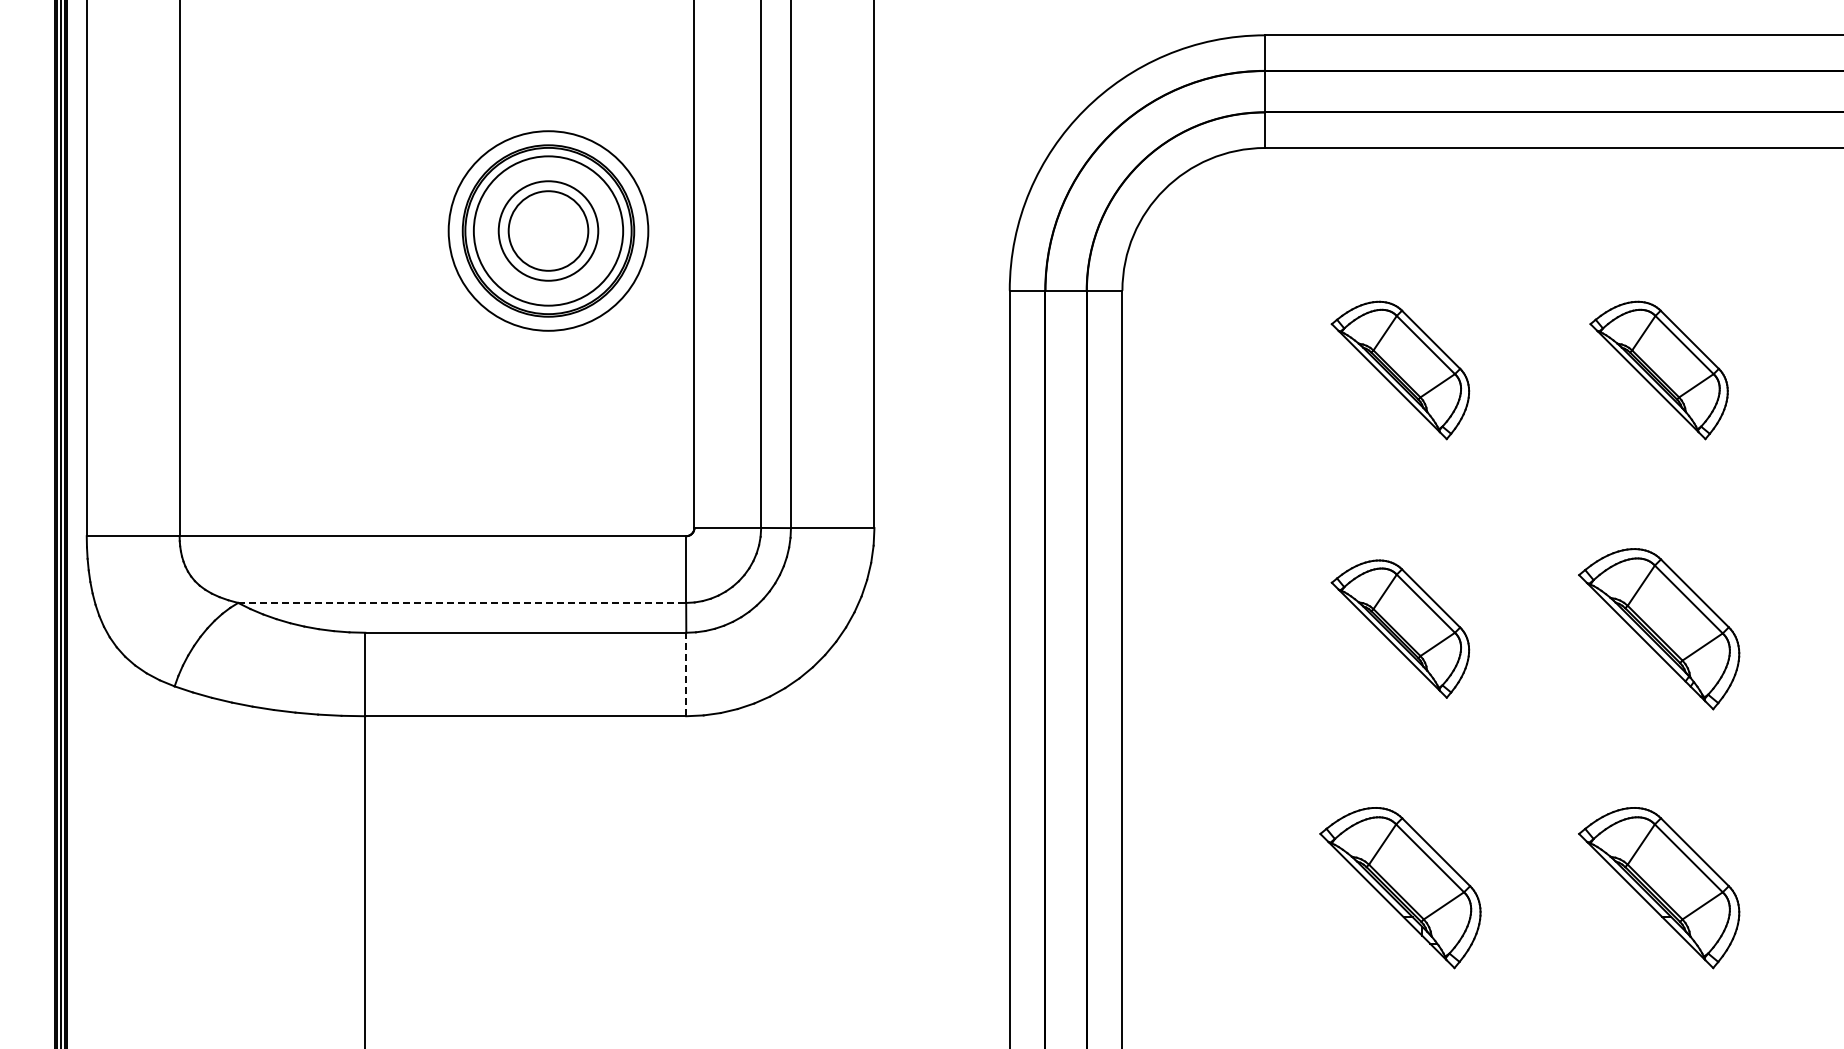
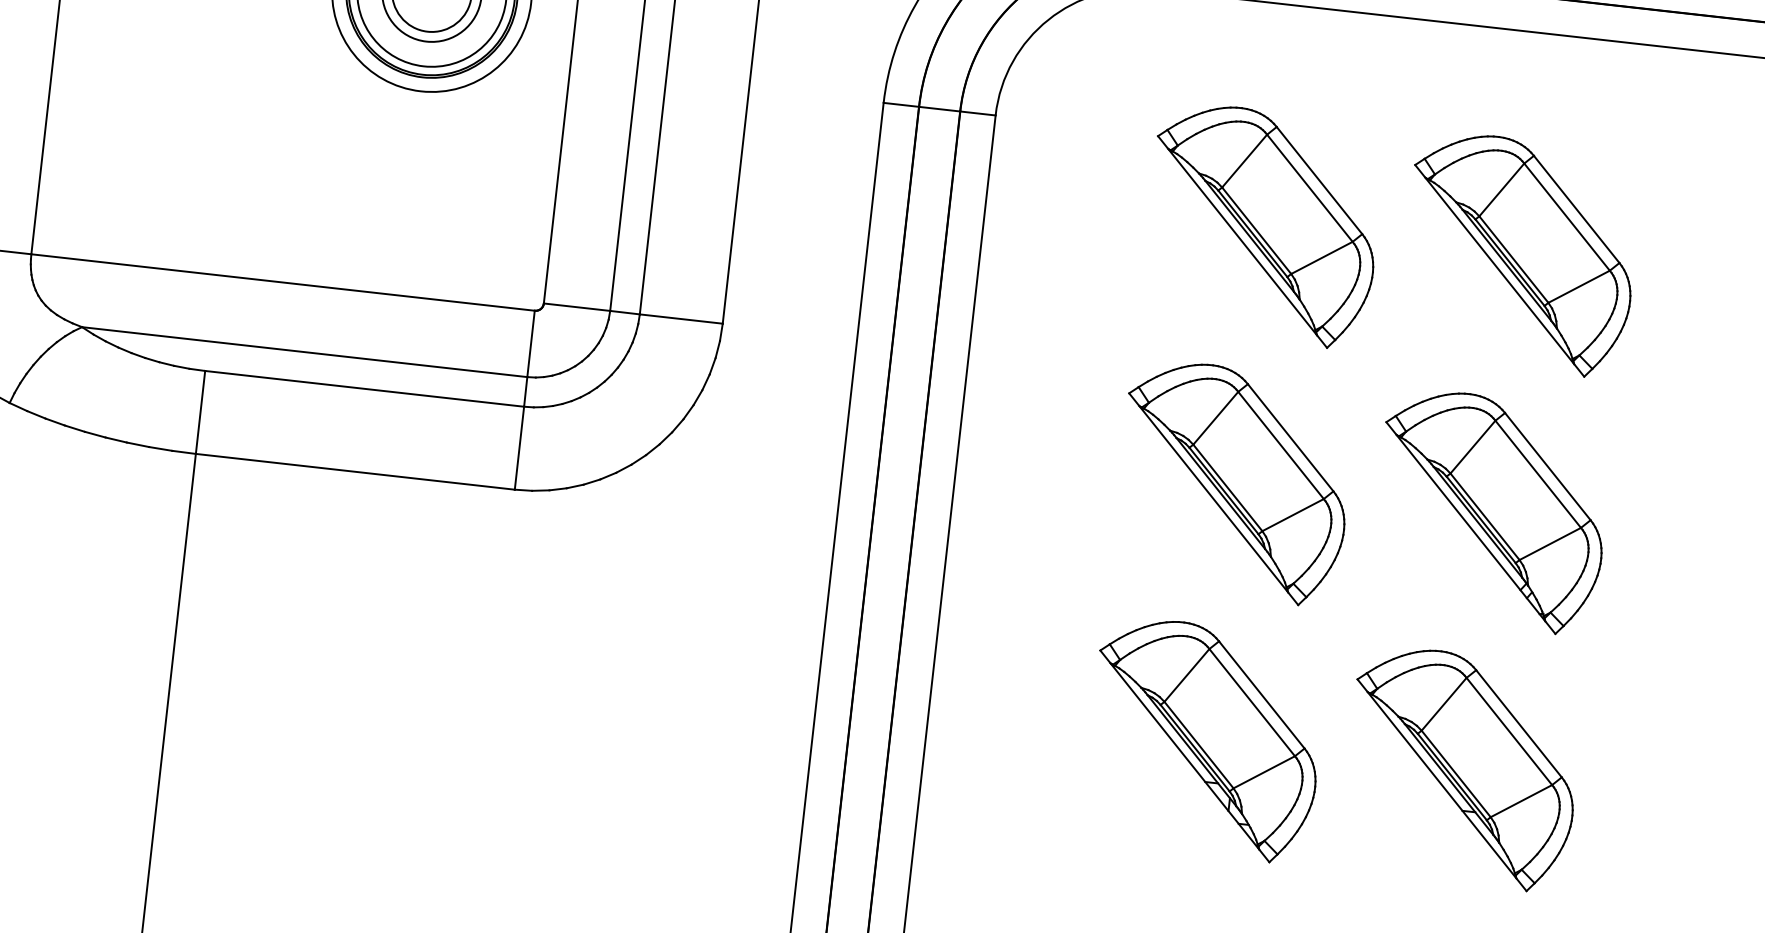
part: (1400, 370) -> (1263, 225), size x1.67
part: (1658, 370) -> (1519, 254), size x1.67
line: (462, 602) -> (305, 351), dashed -> solid
part: (1400, 628) -> (1234, 482), size x1.67
part: (1658, 628) -> (1490, 510), size x1.43
line: (686, 674) -> (519, 448), dashed -> solid
part: (1400, 887) -> (1205, 739), size x1.43
part: (1658, 887) -> (1461, 768), size x1.43

